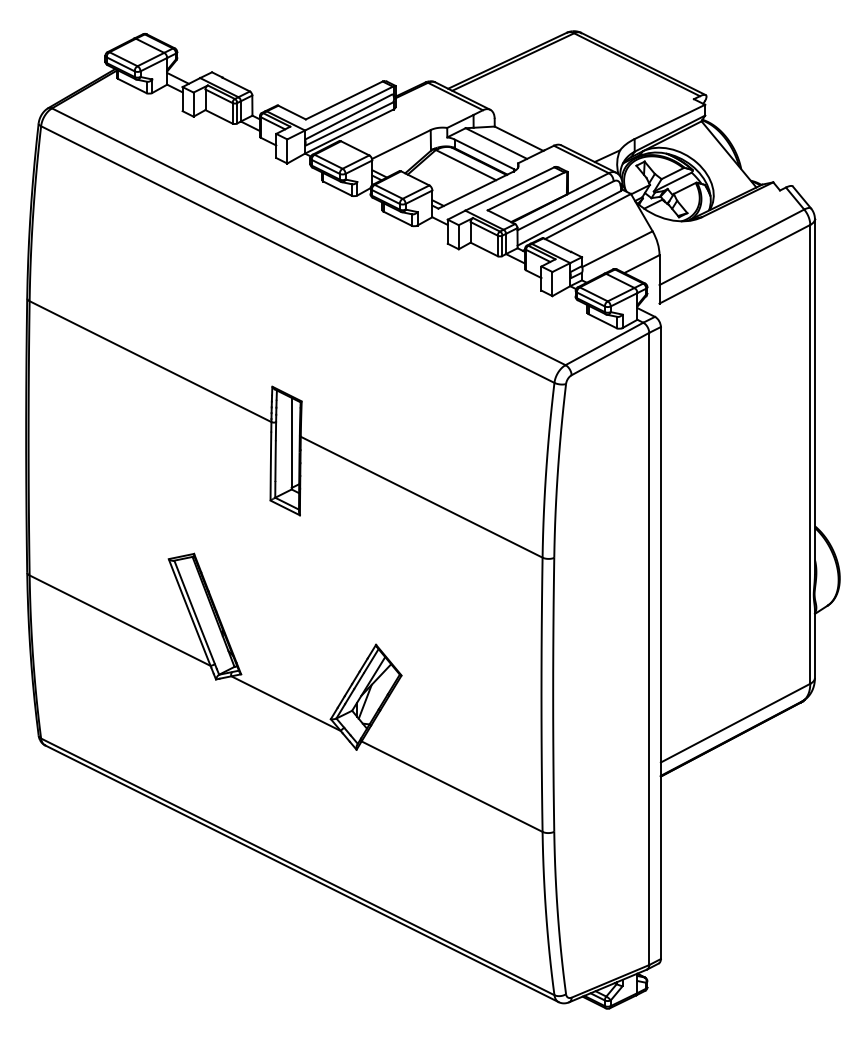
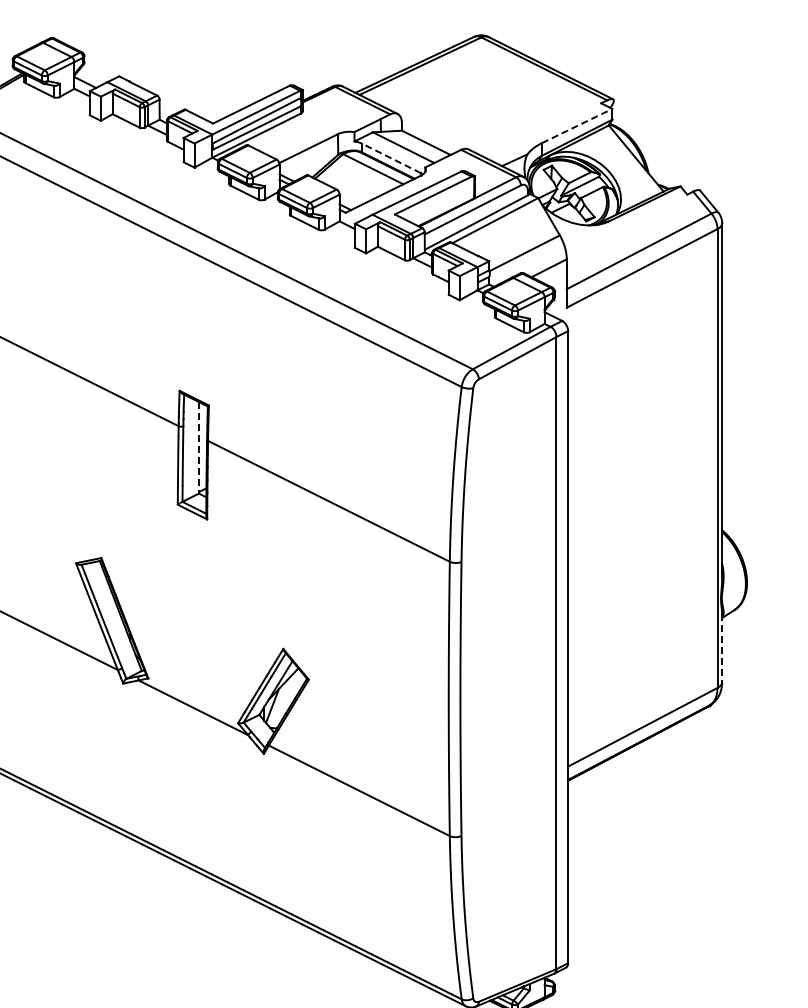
line: (670, 121) -> (577, 125), solid -> dashed
line: (484, 154) -> (391, 158), solid -> dashed
line: (291, 443) -> (198, 447), solid -> dashed
line: (814, 644) -> (721, 648), solid -> dashed

